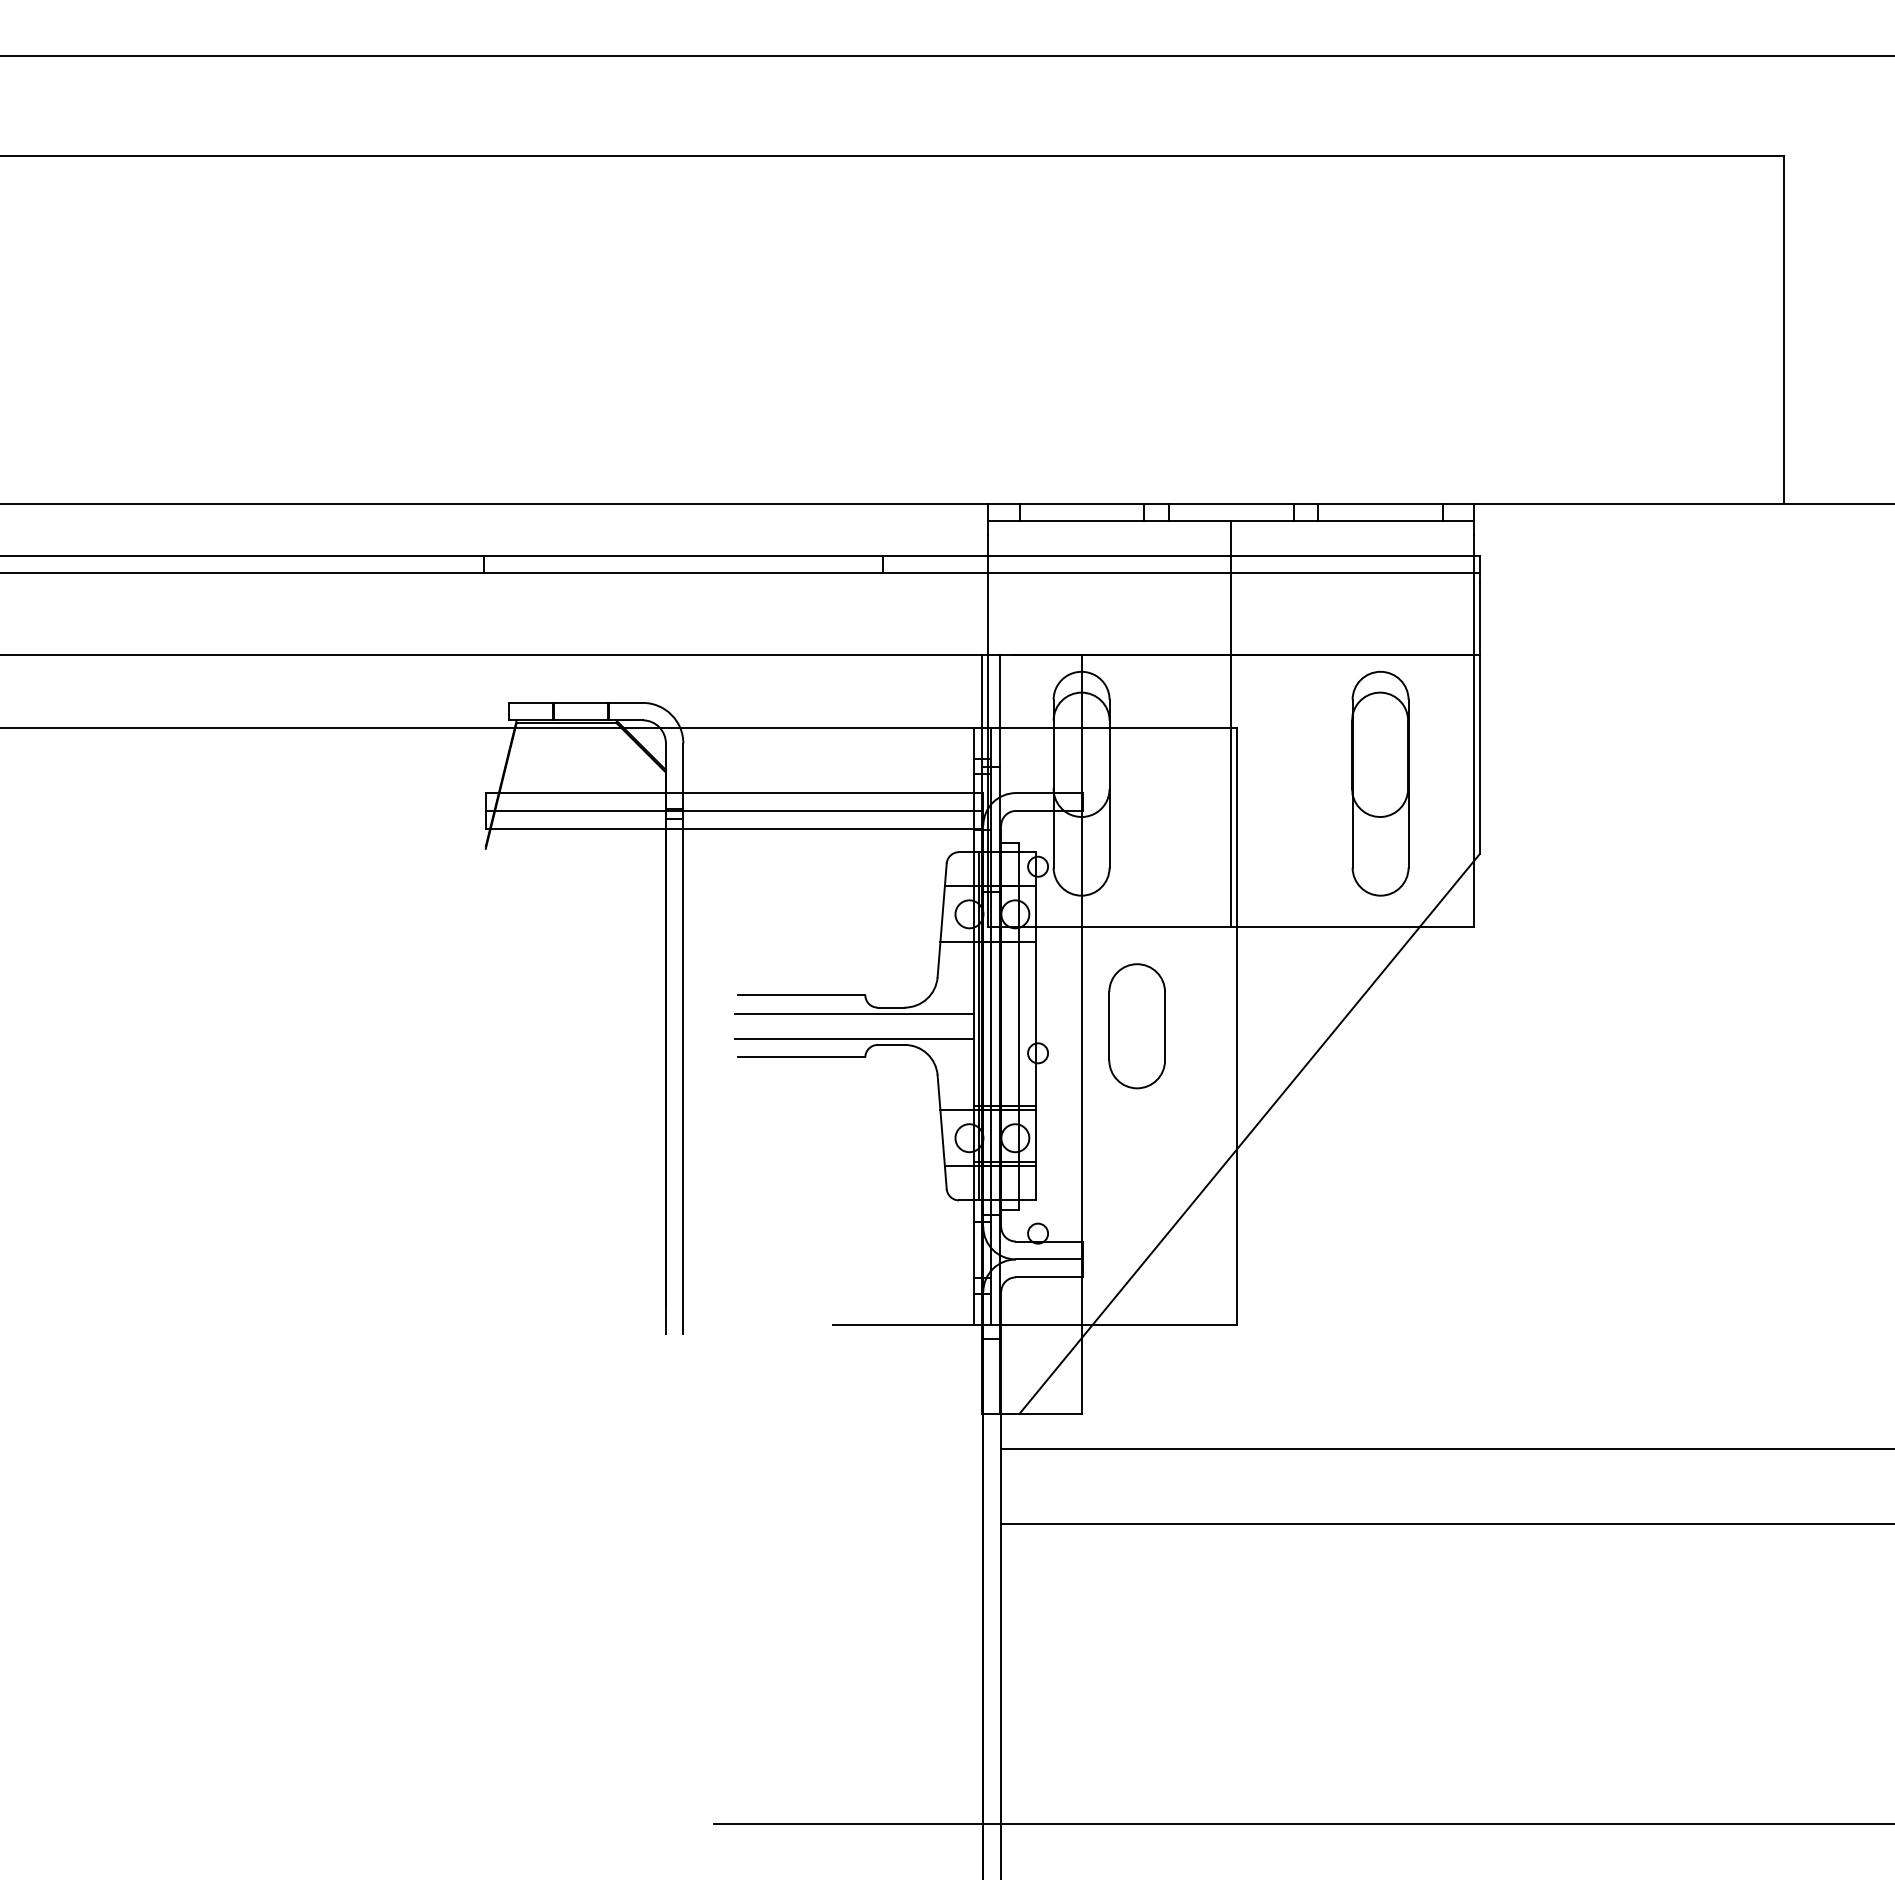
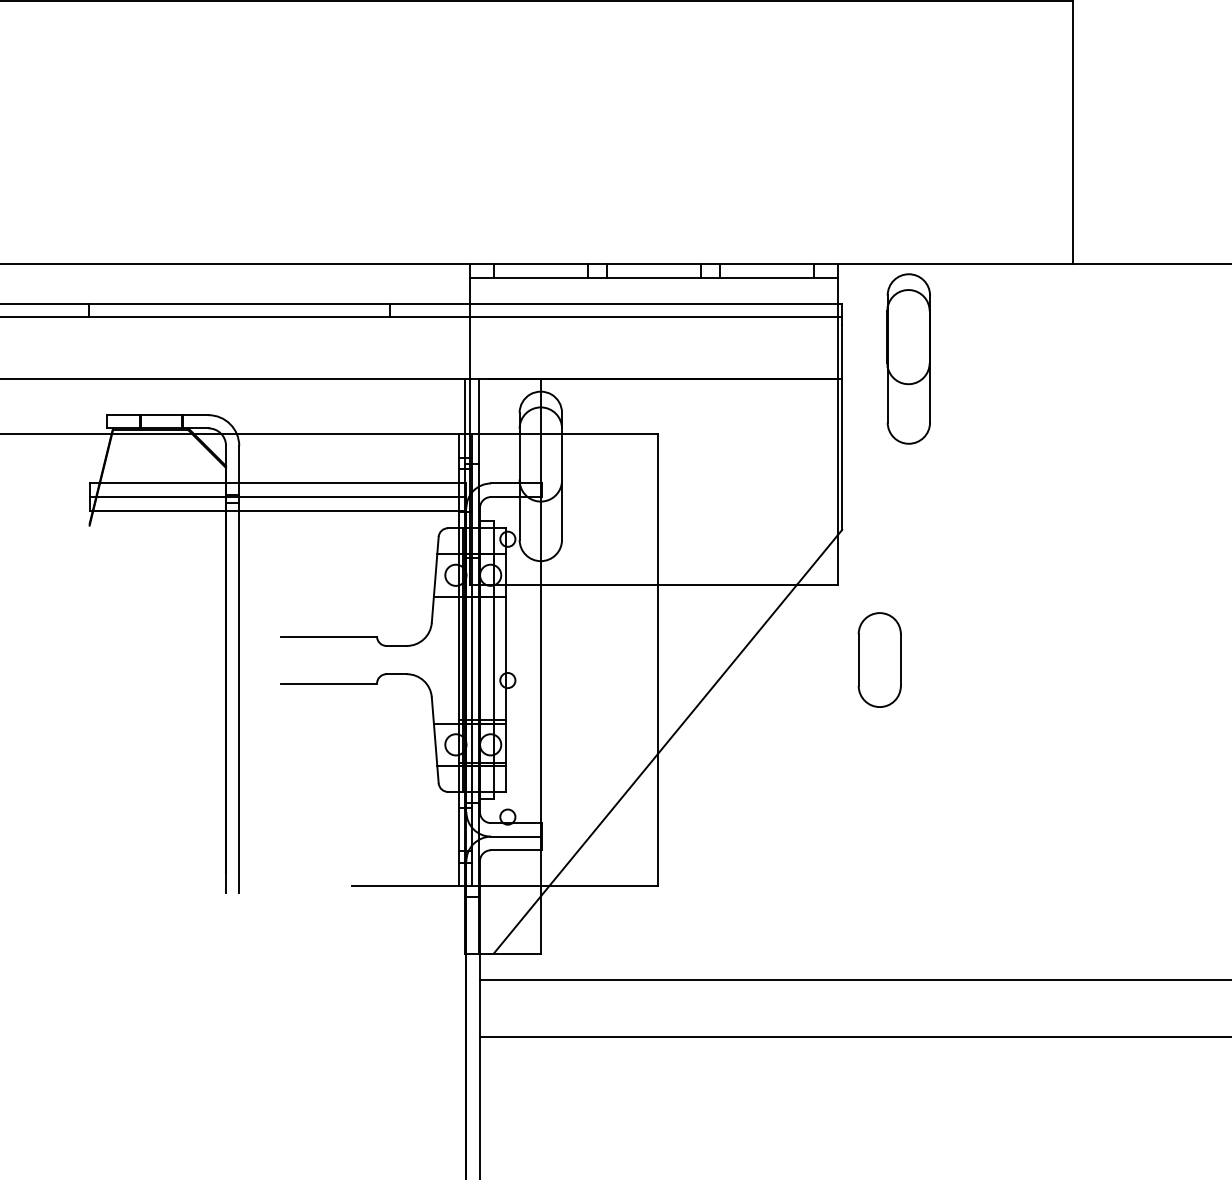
line: (1231, 723) -> (654, 430), removed
part: (1380, 783) -> (908, 358), moved
line: (853, 1013) -> (368, 650), removed
part: (1136, 1026) -> (879, 660), moved
line: (853, 1038) -> (368, 669), removed

